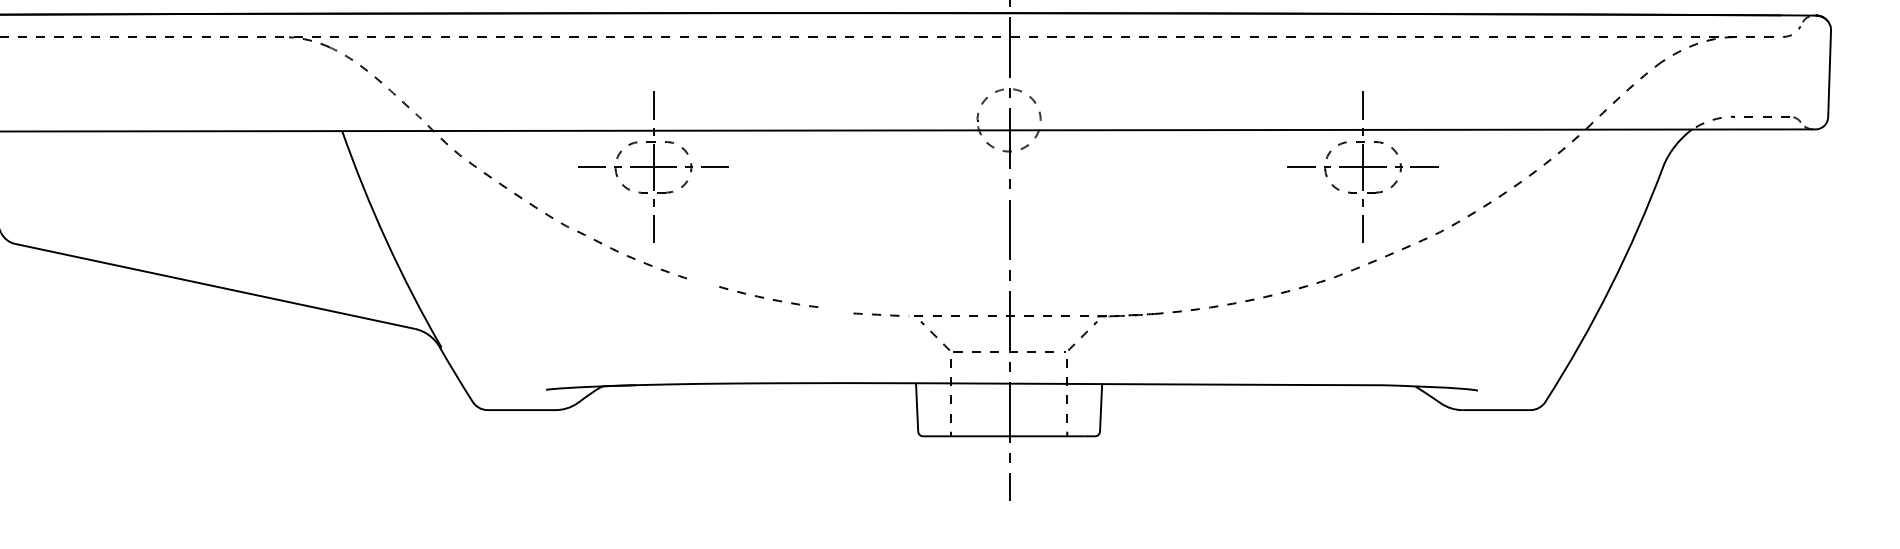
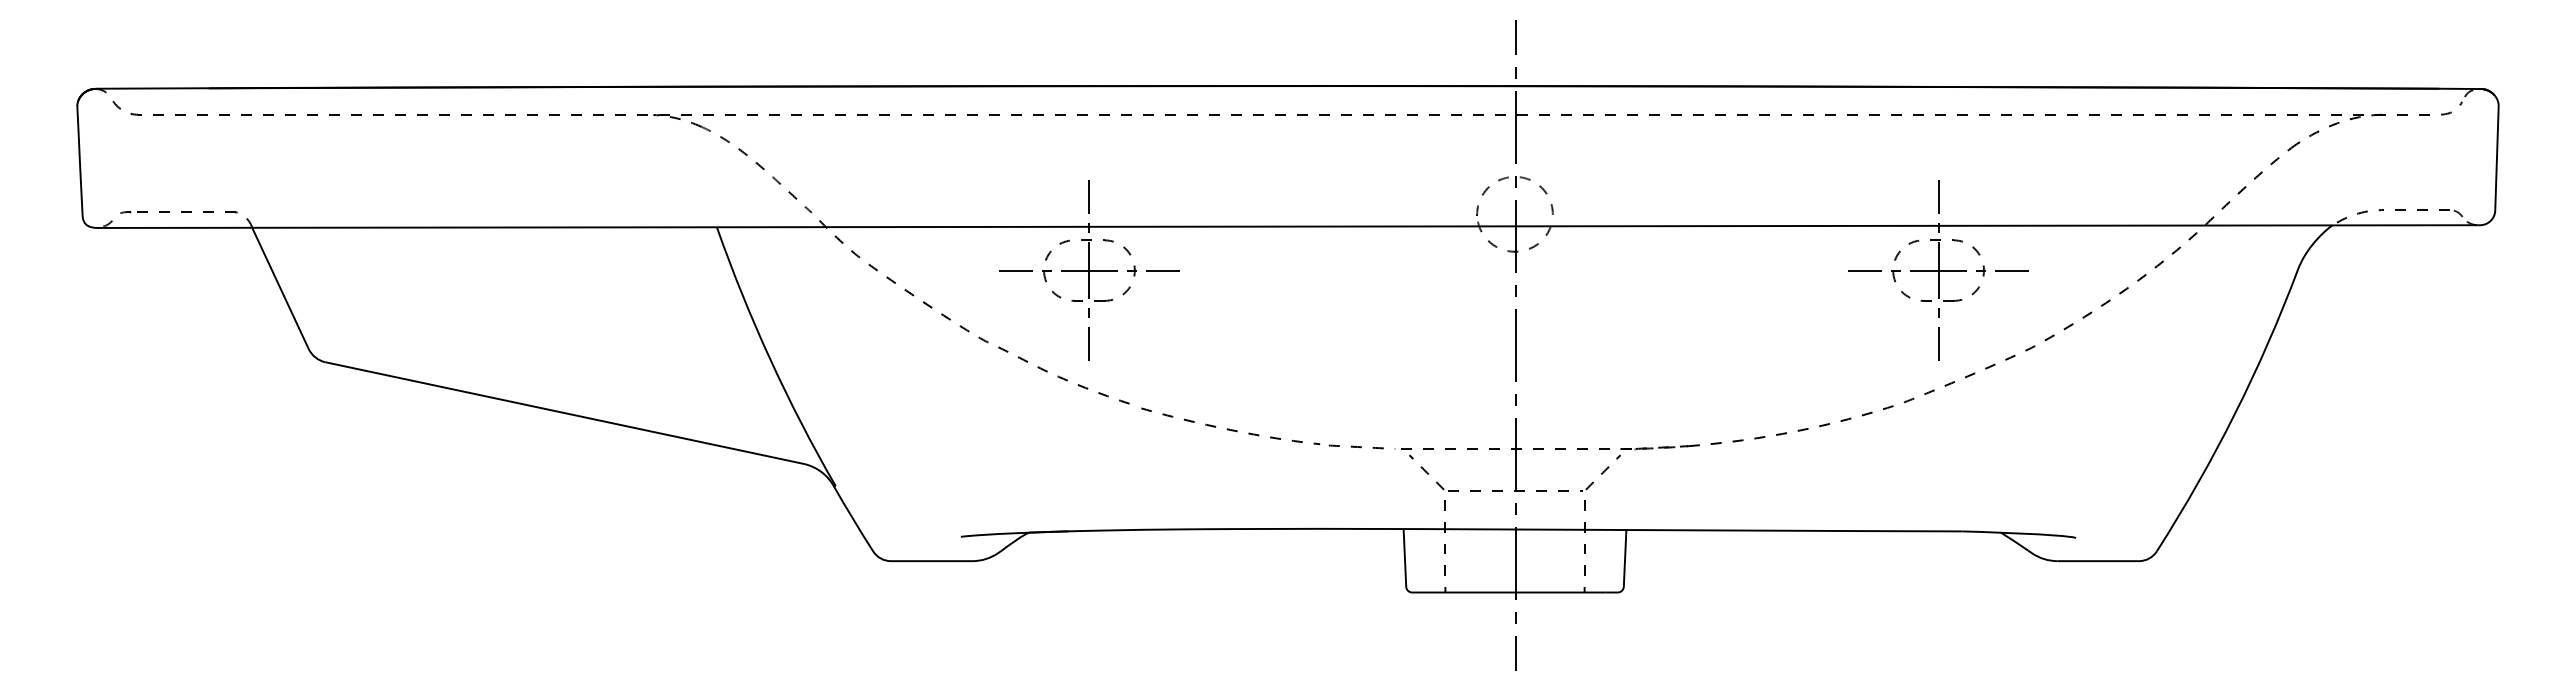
part: (771, 296) -> (1230, 425), size x1.43

